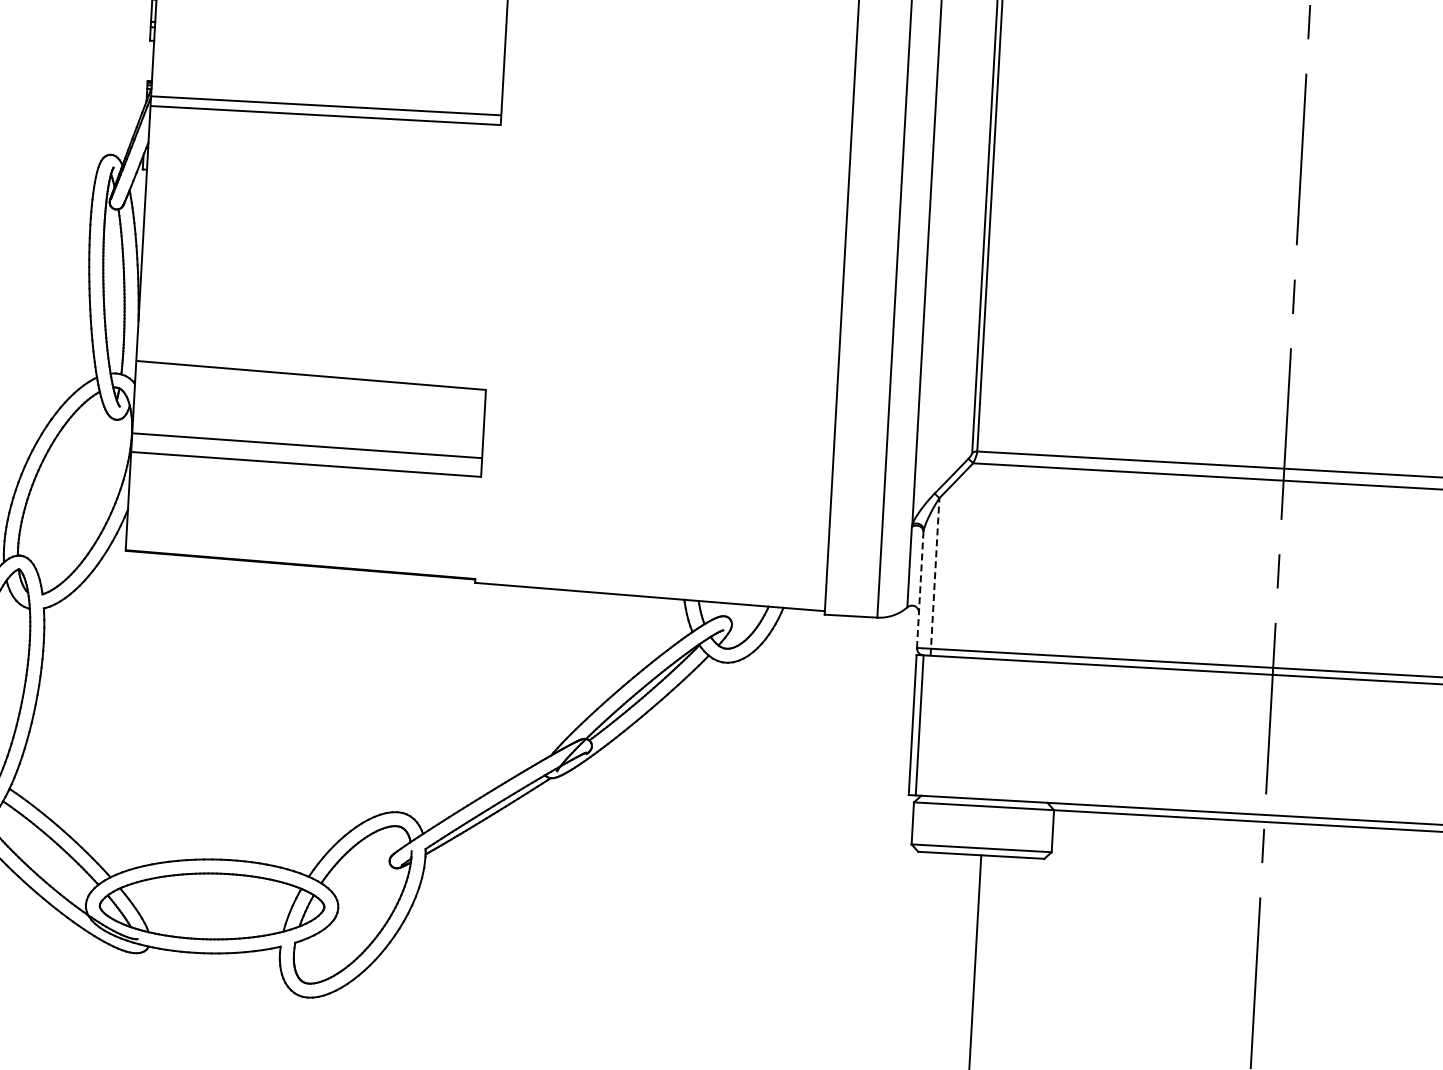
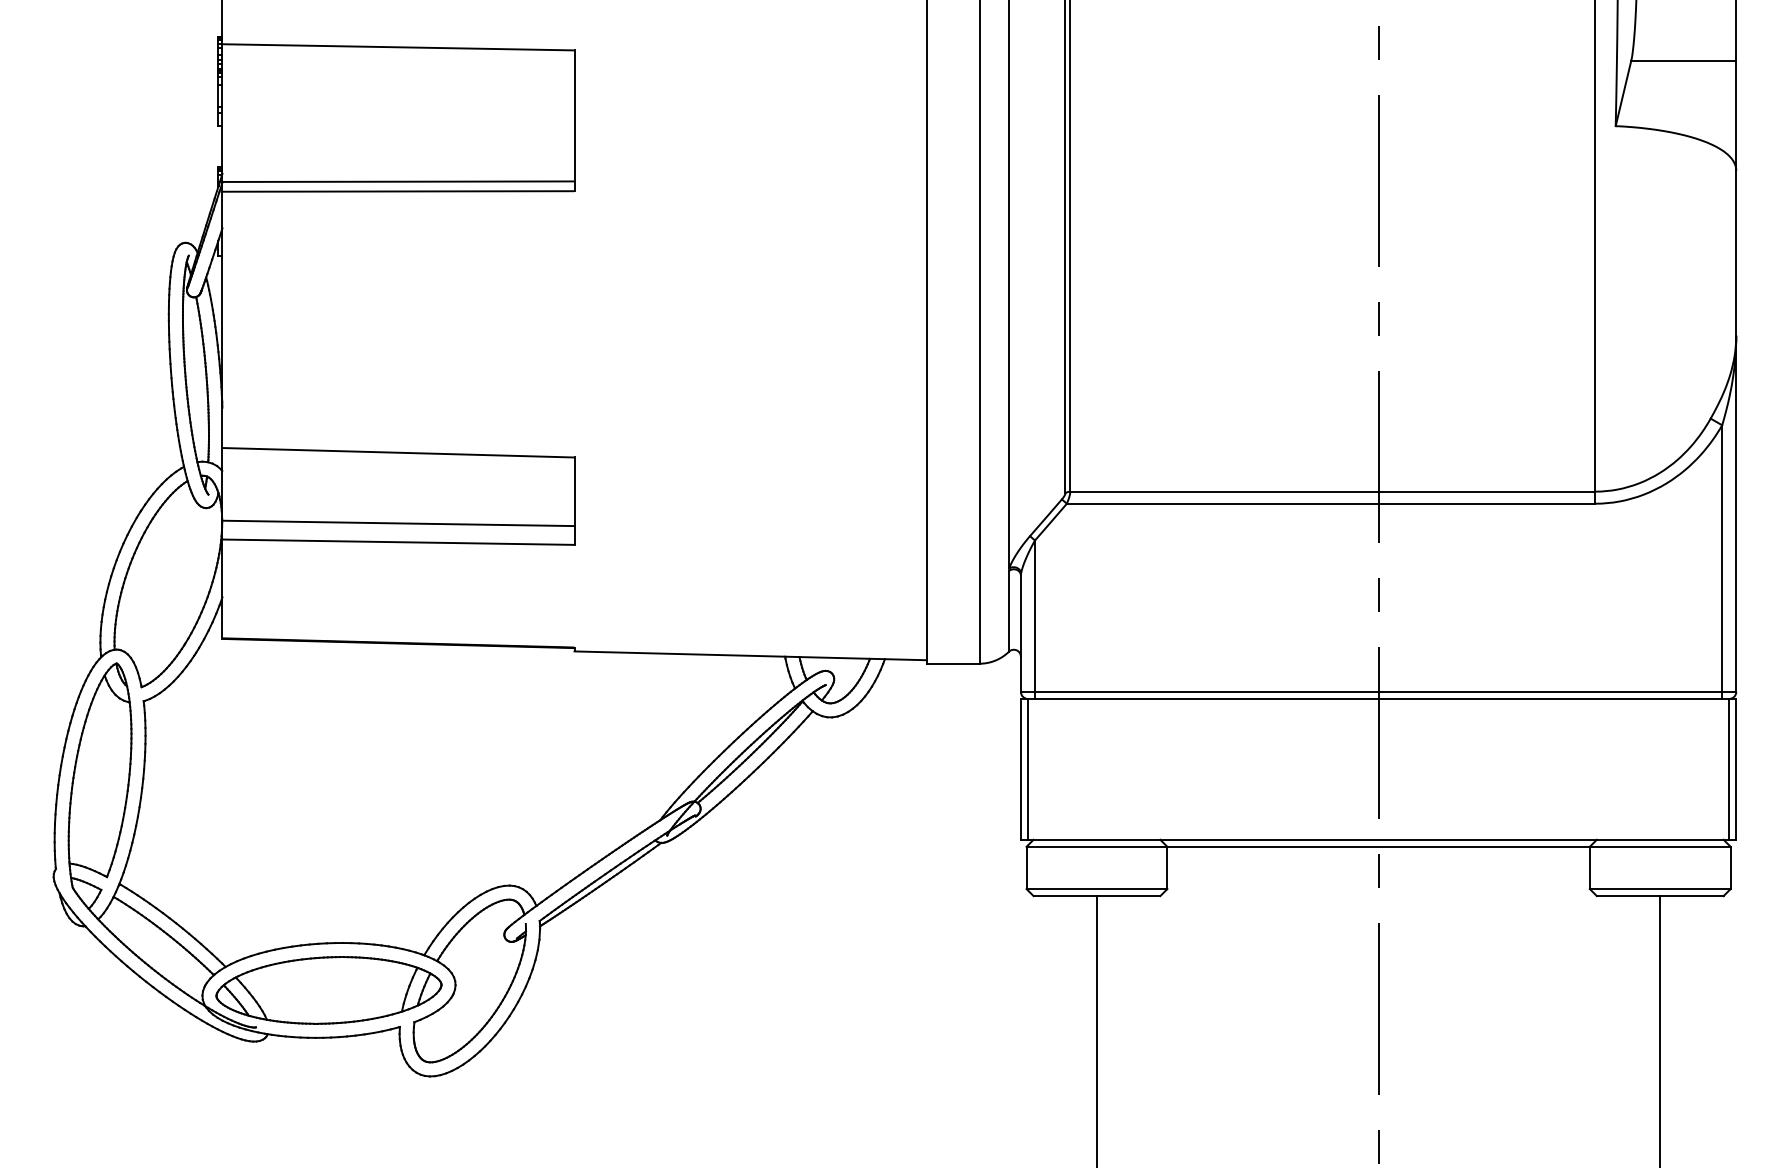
line: (935, 576) -> (1035, 619), dashed -> solid
line: (919, 589) -> (1020, 633), dashed -> solid

